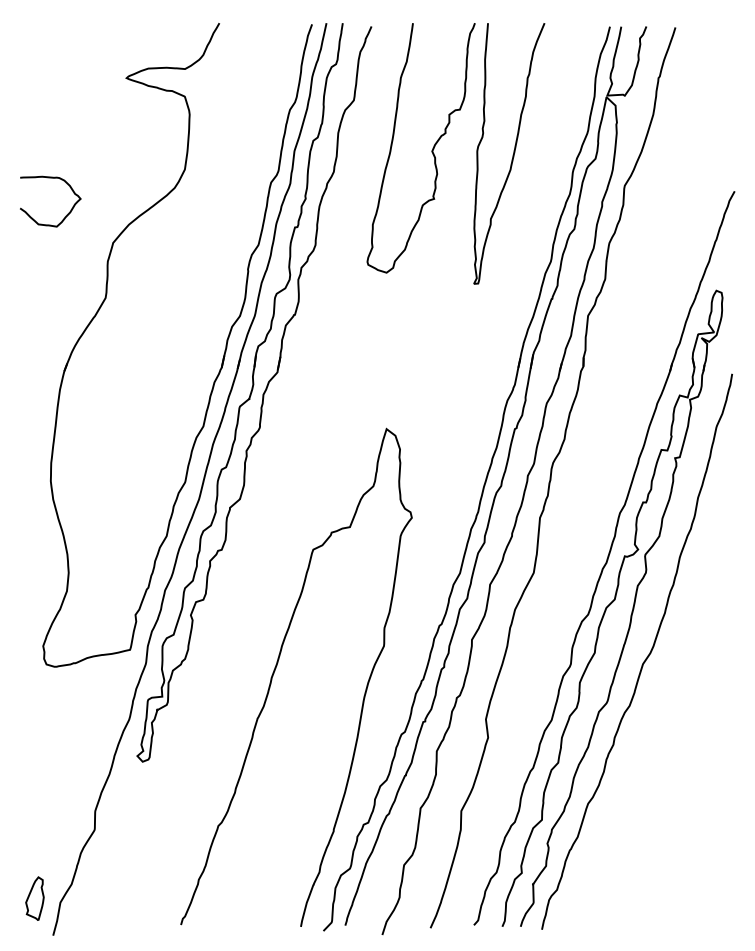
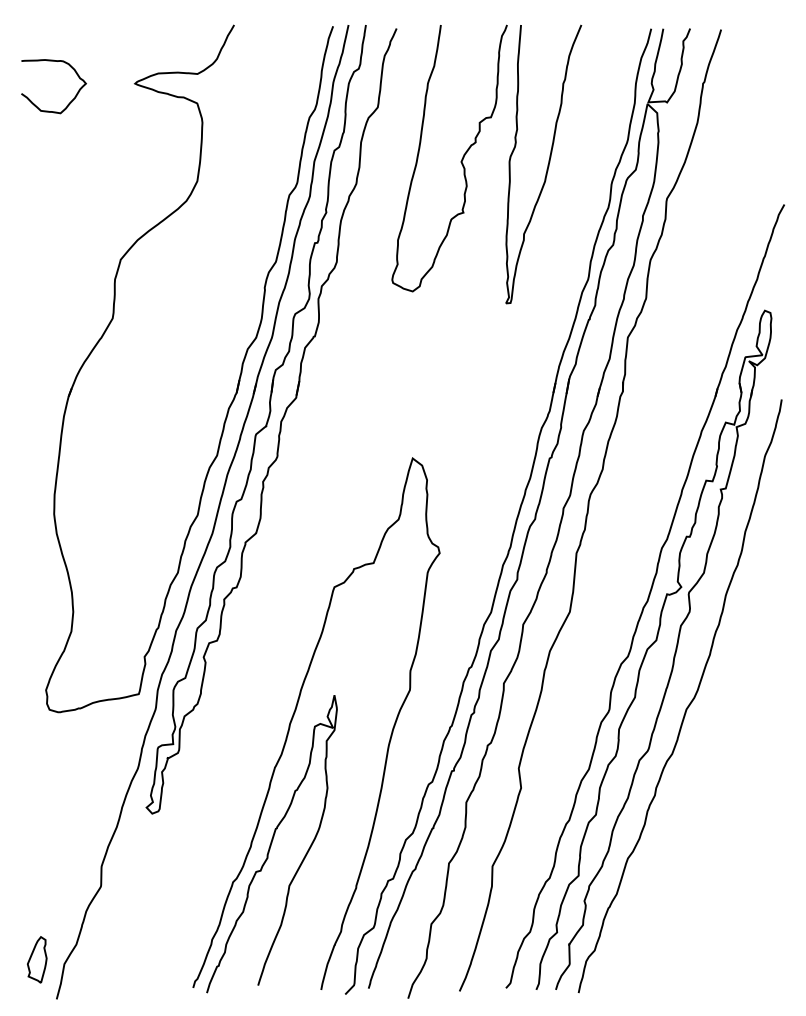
curve: (65, 216) -> (69, 102), moved
curve: (254, 790) -> (271, 844), added

